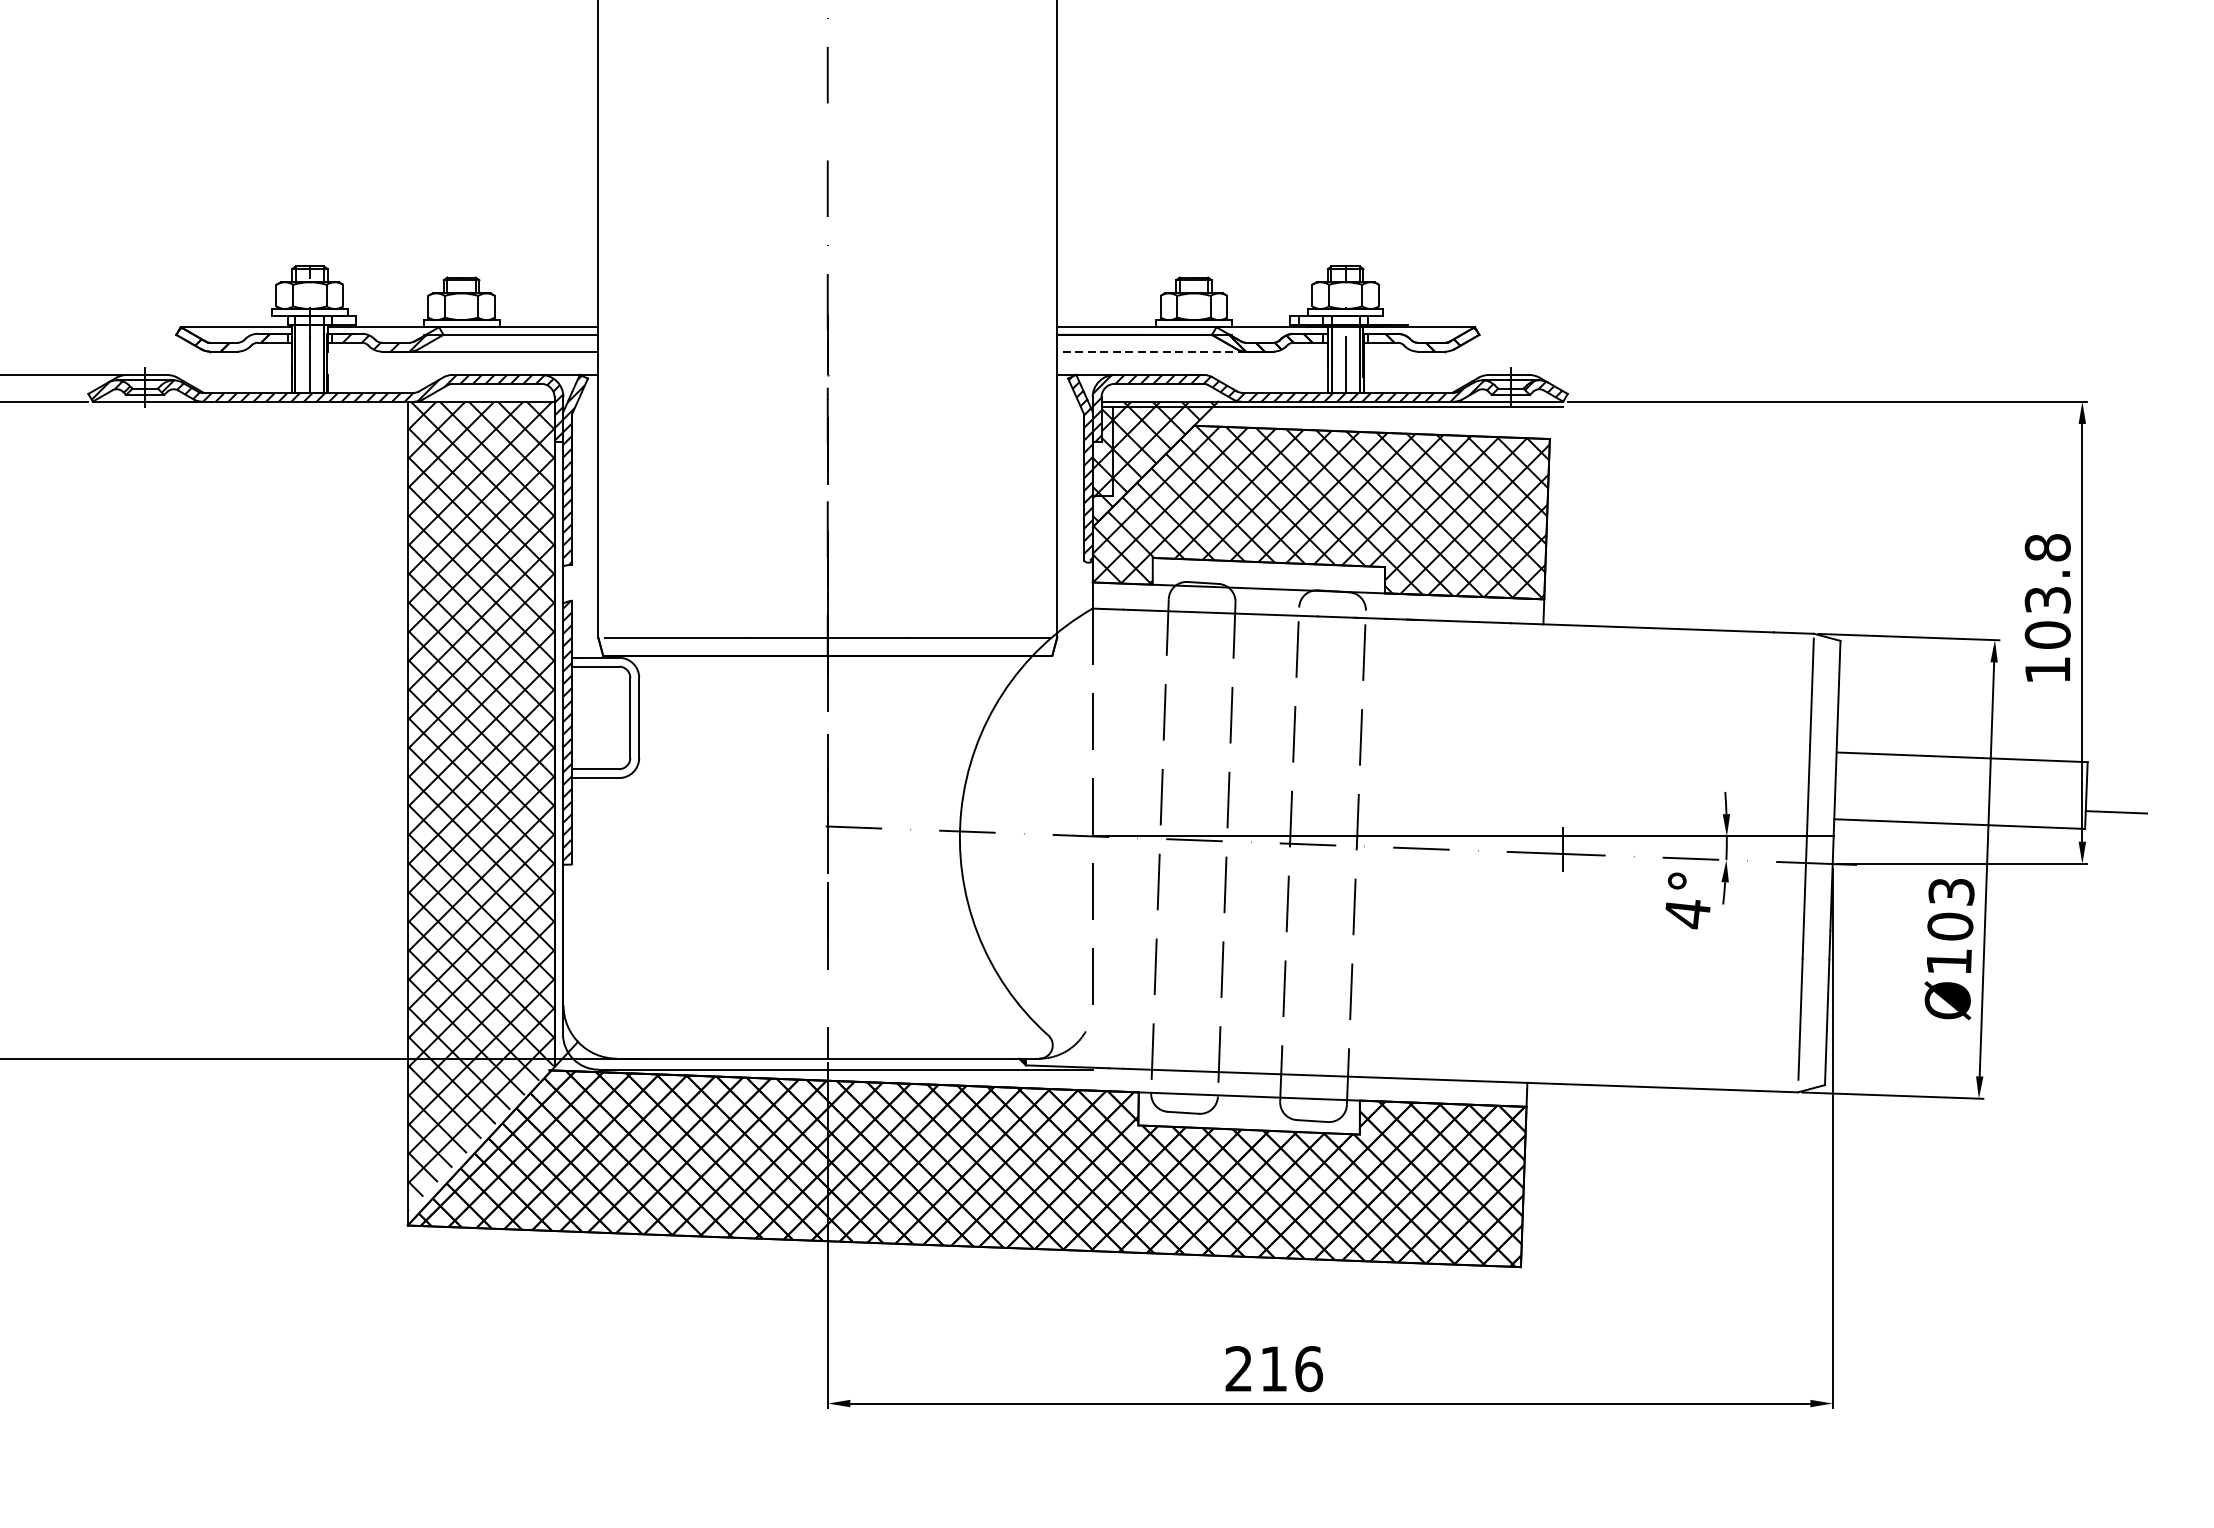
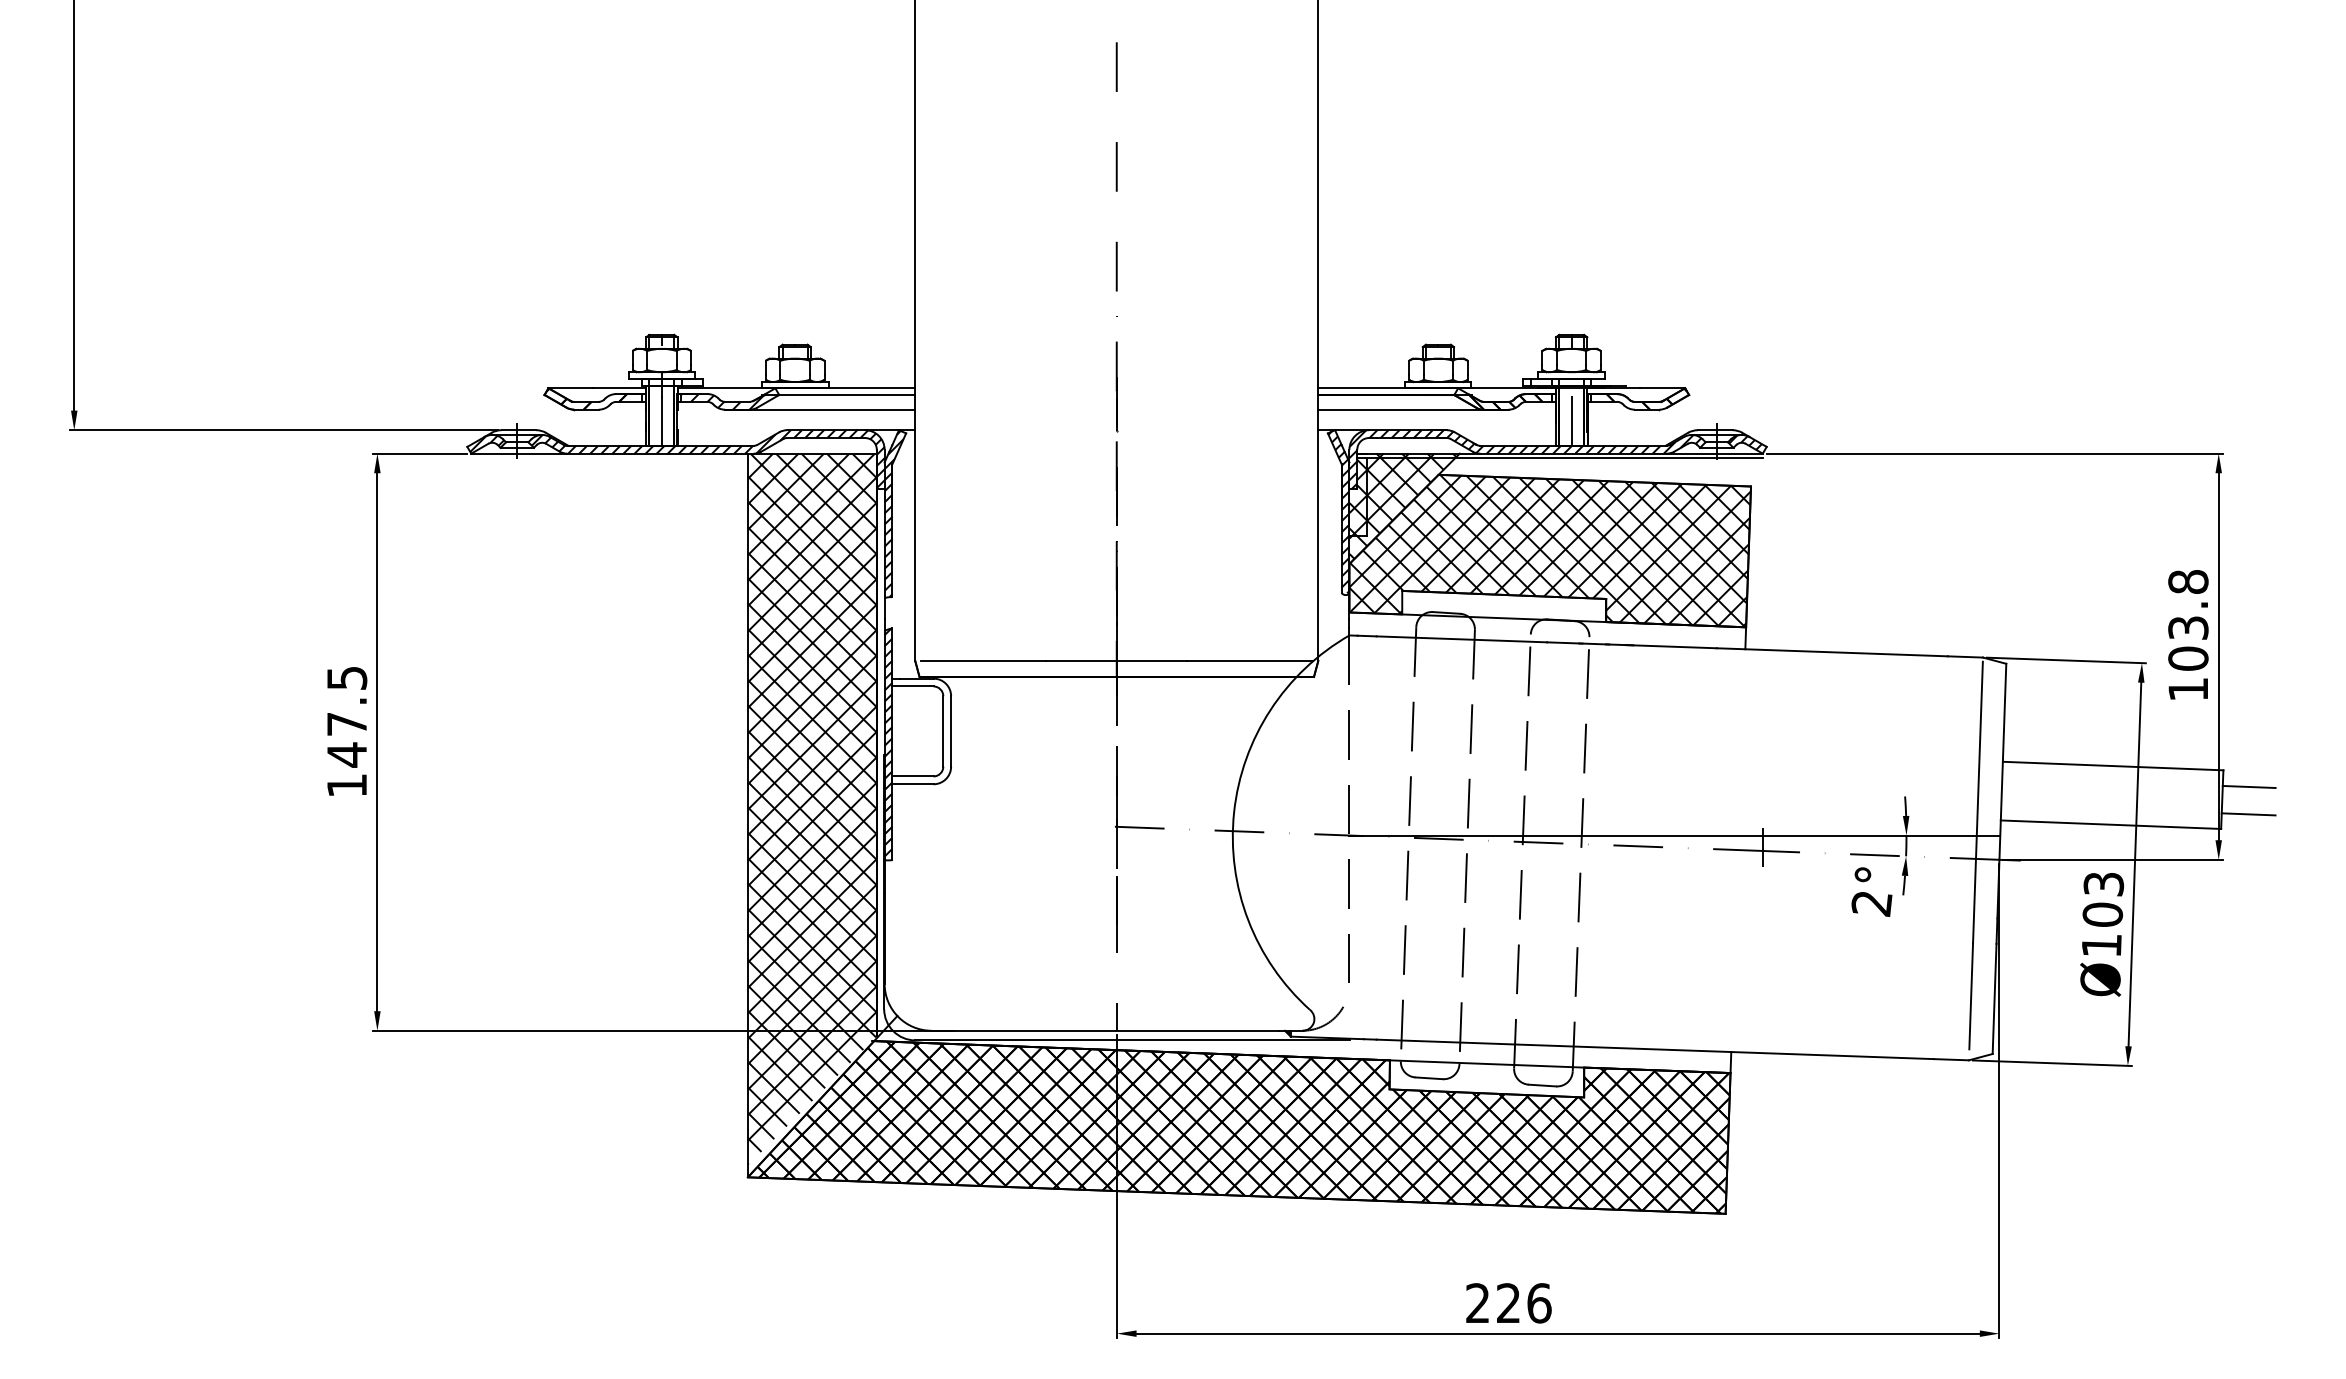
line: (1151, 351) -> (1401, 409), dashed -> solid
line: (2116, 780) -> (2248, 786), added
text: (1687, 914) -> (1871, 904), 4° -> 2°
text: (1273, 1368) -> (1508, 1302), 216 -> 226

